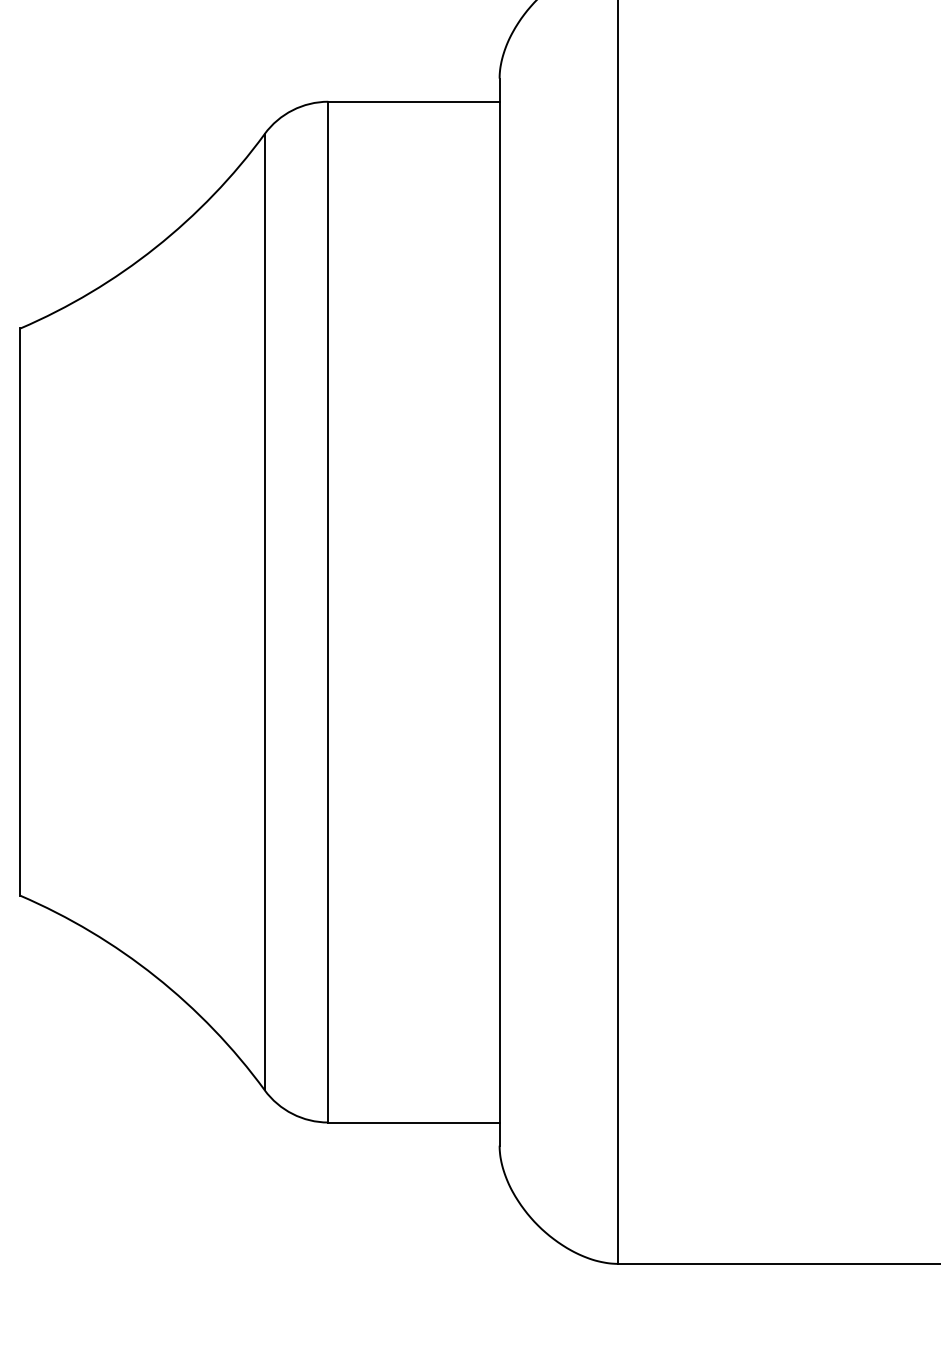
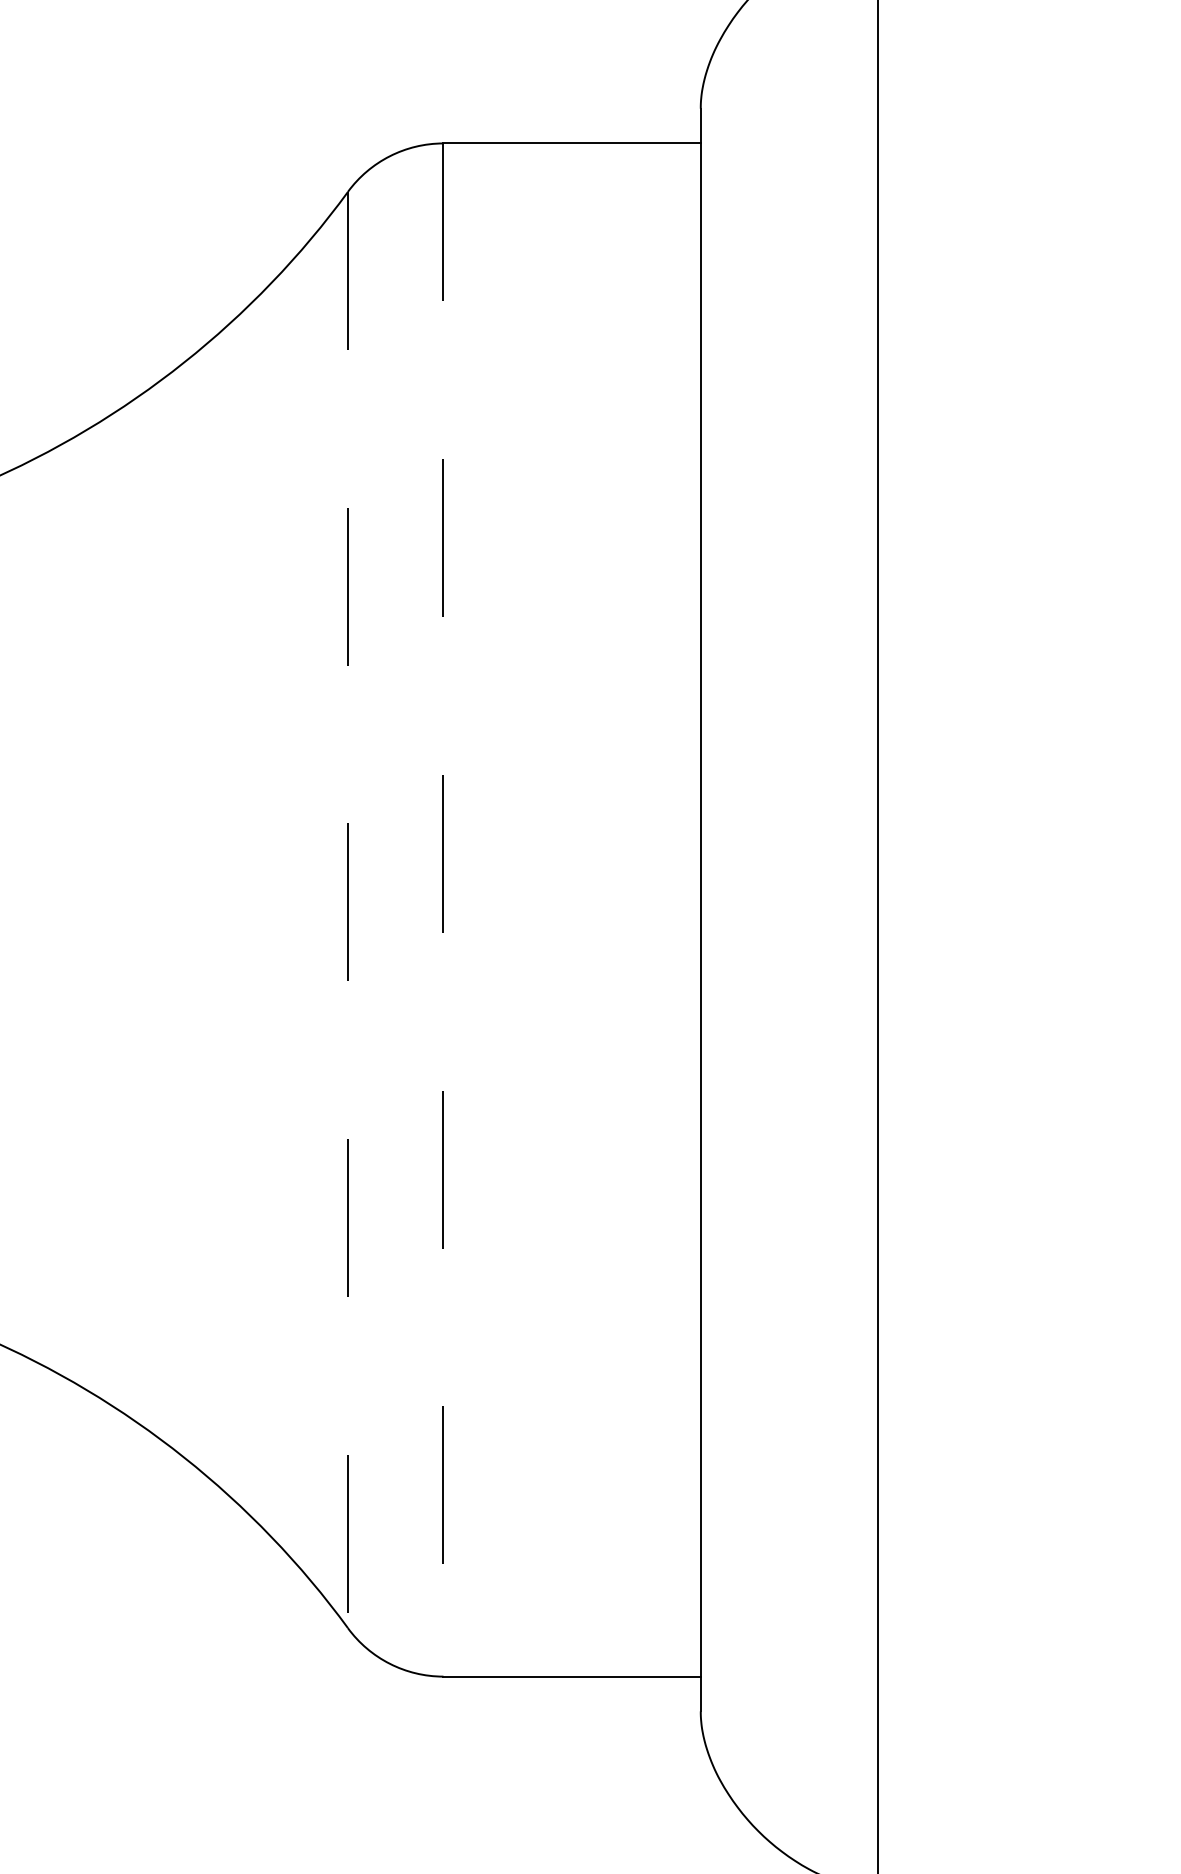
line: (264, 612) -> (347, 910), solid -> dashed
line: (328, 612) -> (443, 910), solid -> dashed

